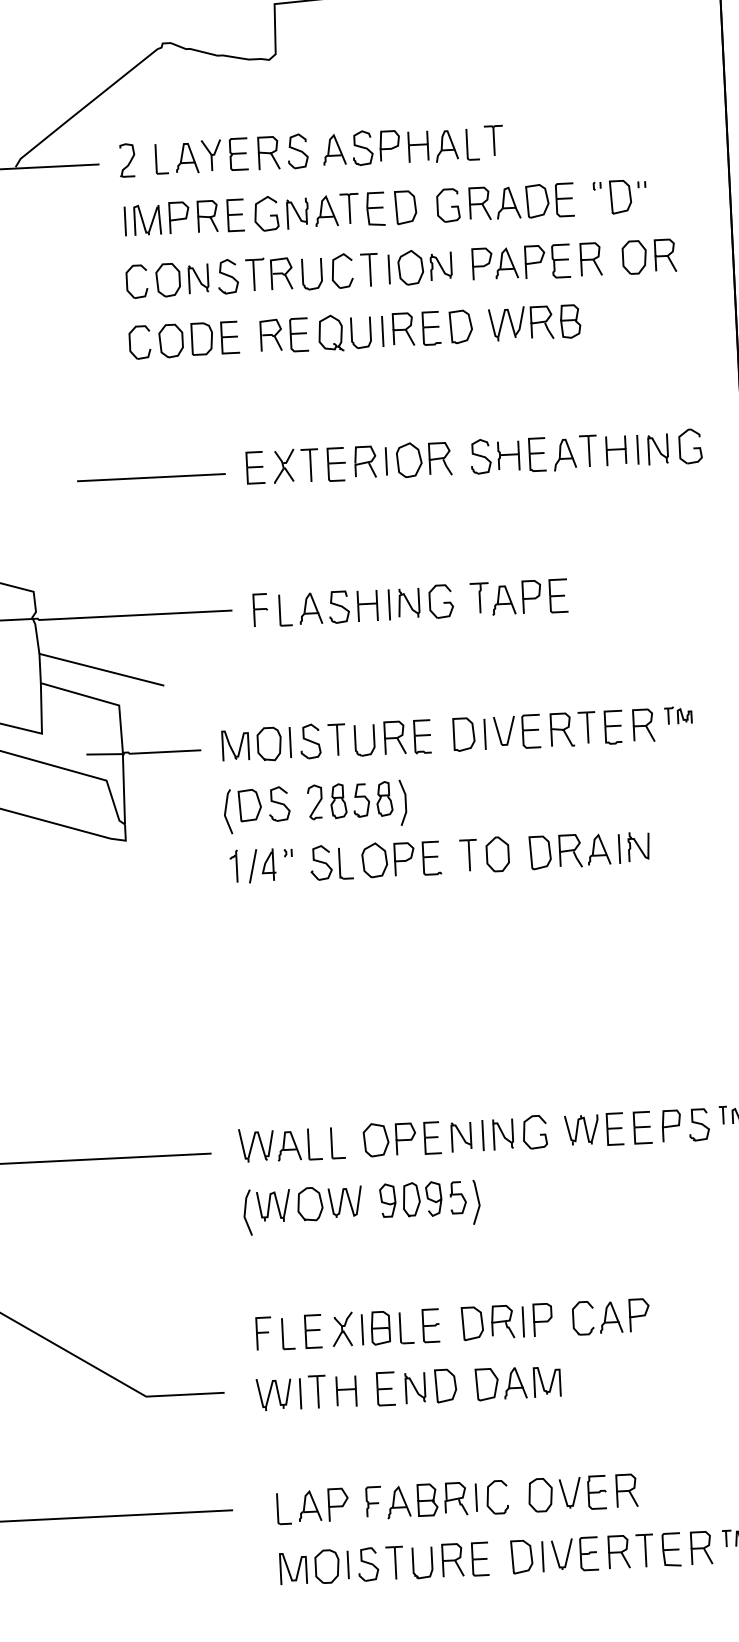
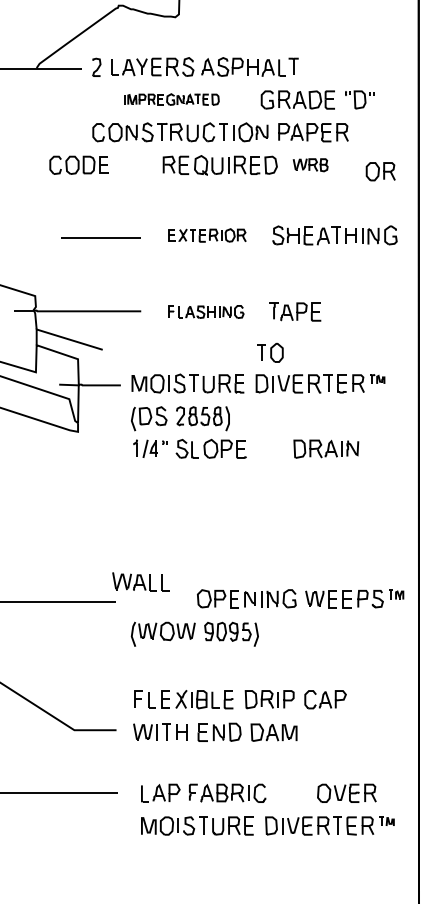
part: (269, 213) -> (171, 99), size x0.6
part: (648, 256) -> (380, 171), moved
part: (534, 321) -> (310, 164), size x0.7
part: (182, 338) -> (78, 164), moved
part: (348, 463) -> (207, 235), size x0.7
part: (354, 604) -> (206, 311), size x0.7
part: (485, 854) -> (270, 352), moved
part: (290, 1143) -> (140, 581), moved
part: (582, 1491) -> (346, 792), moved

